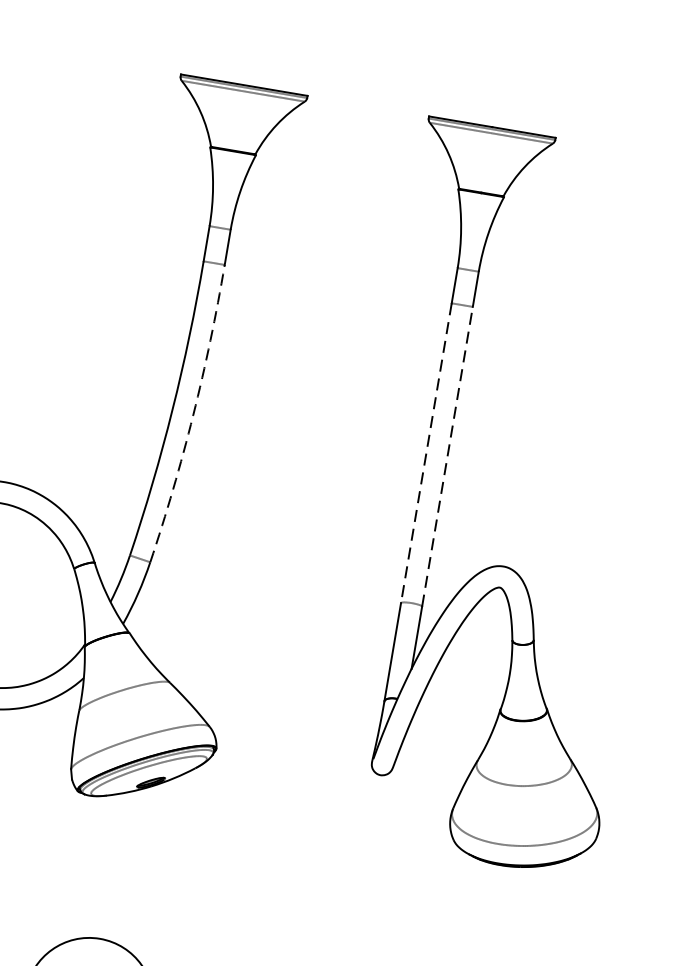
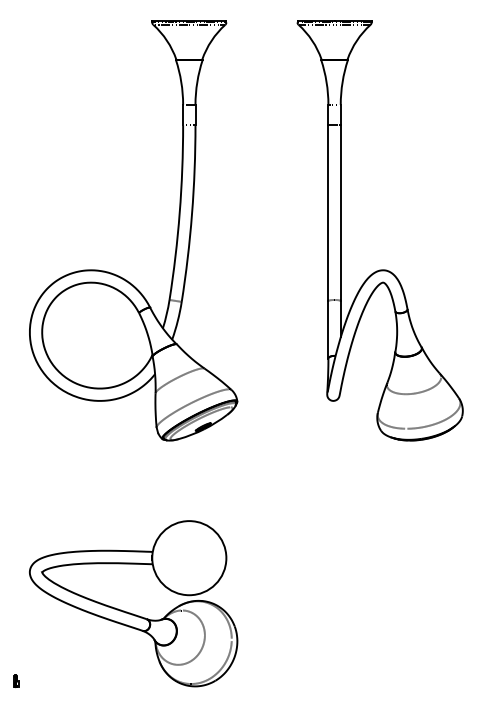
arc: (194, 414) -> (192, 213), dashed -> solid
line: (426, 453) -> (328, 213), dashed -> solid
line: (446, 457) -> (340, 213), dashed -> solid

